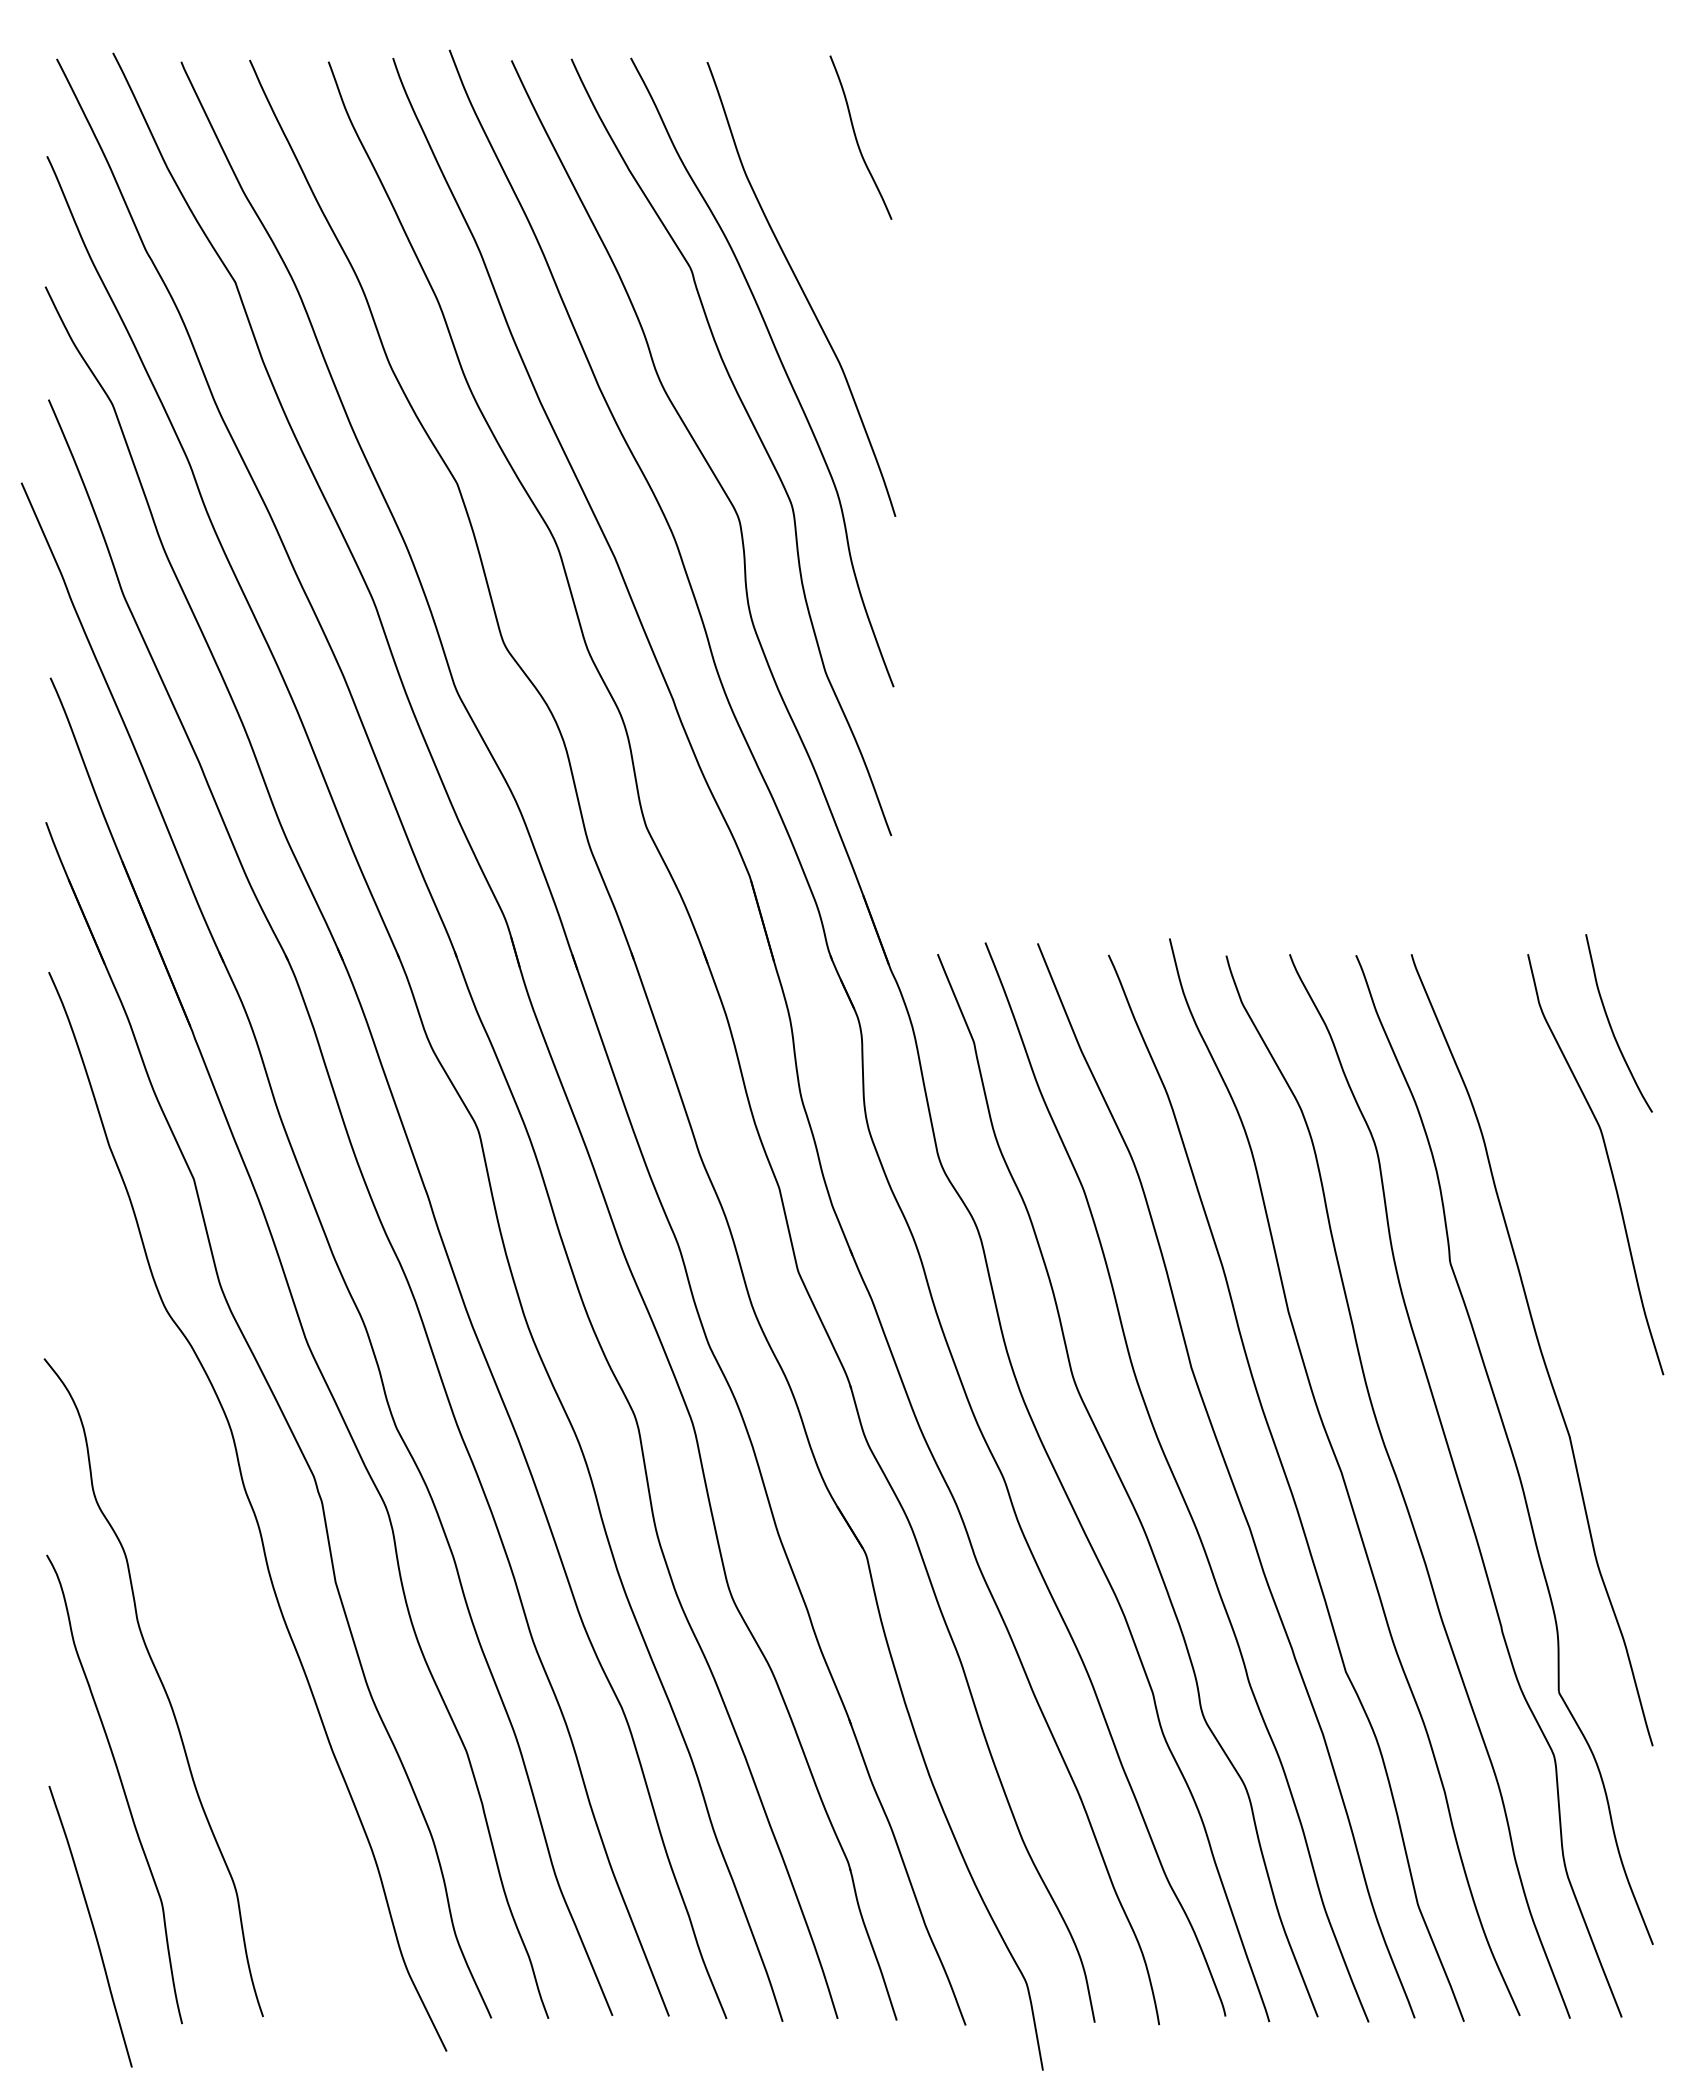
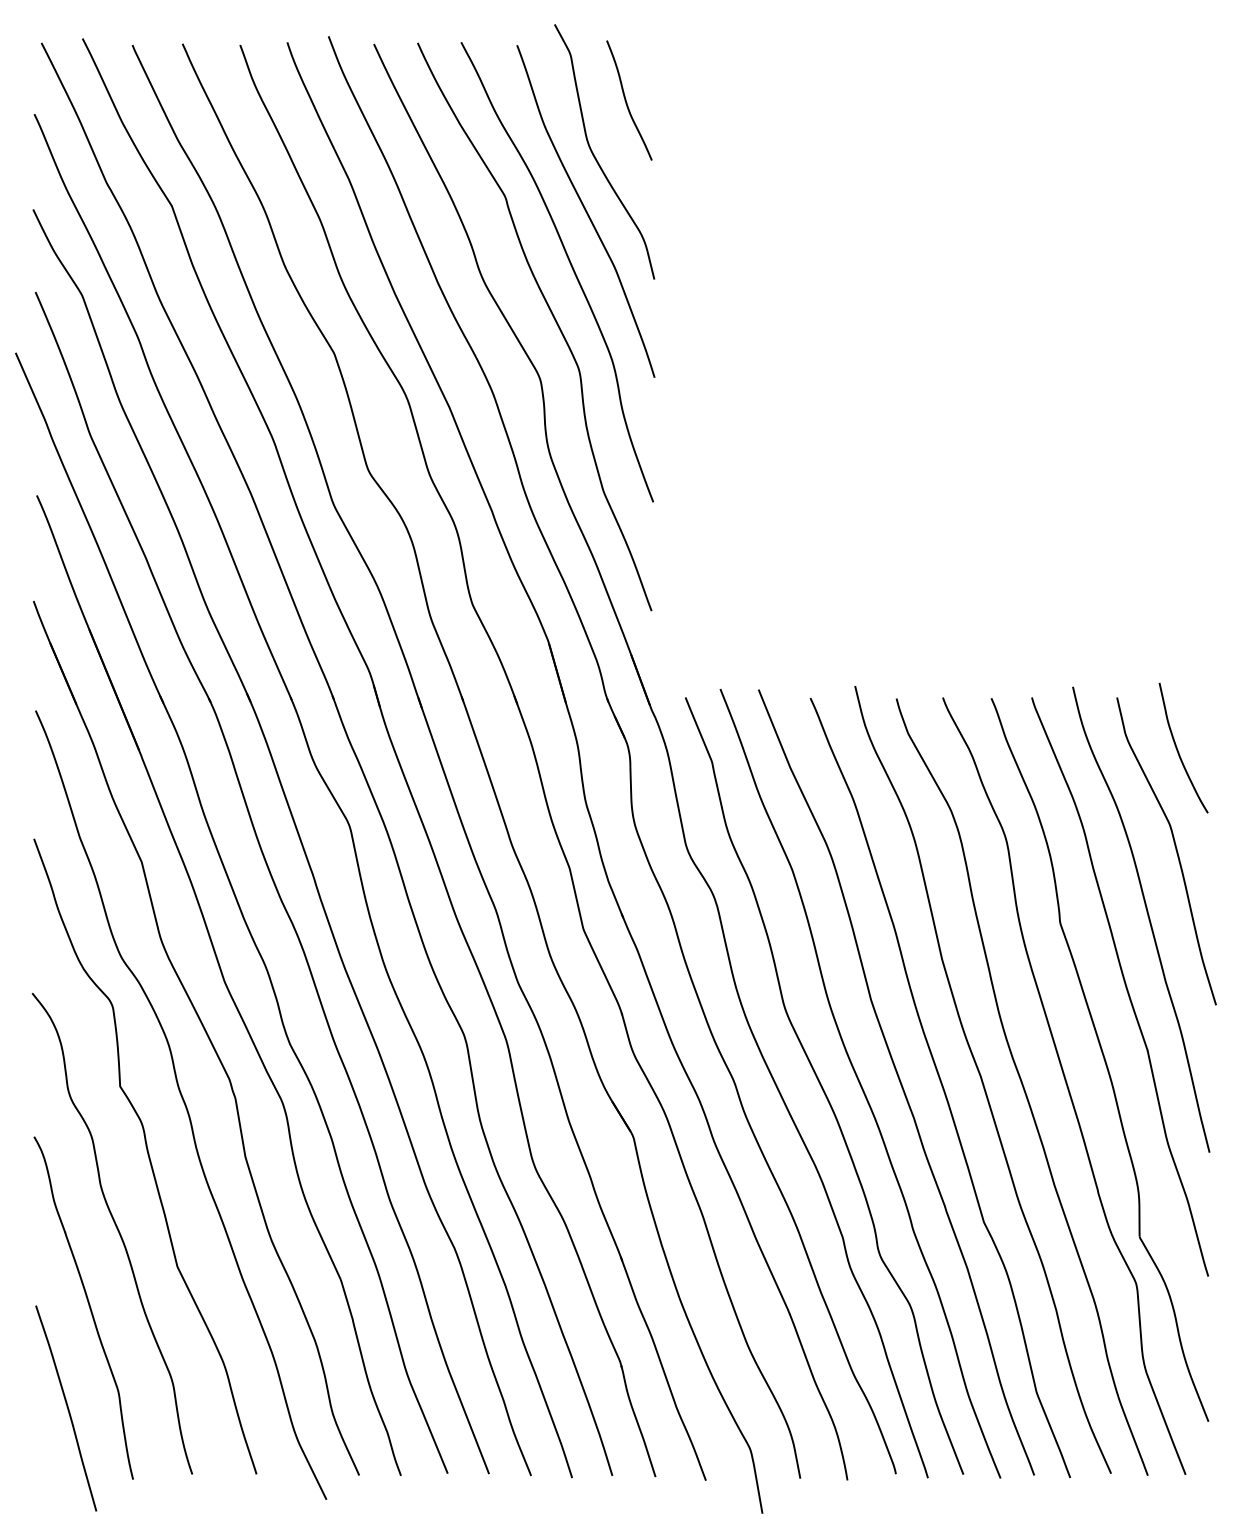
curve: (814, 214) -> (595, 156), added
curve: (1570, 1255) -> (1148, 917), added
curve: (202, 1581) -> (148, 1156), added

